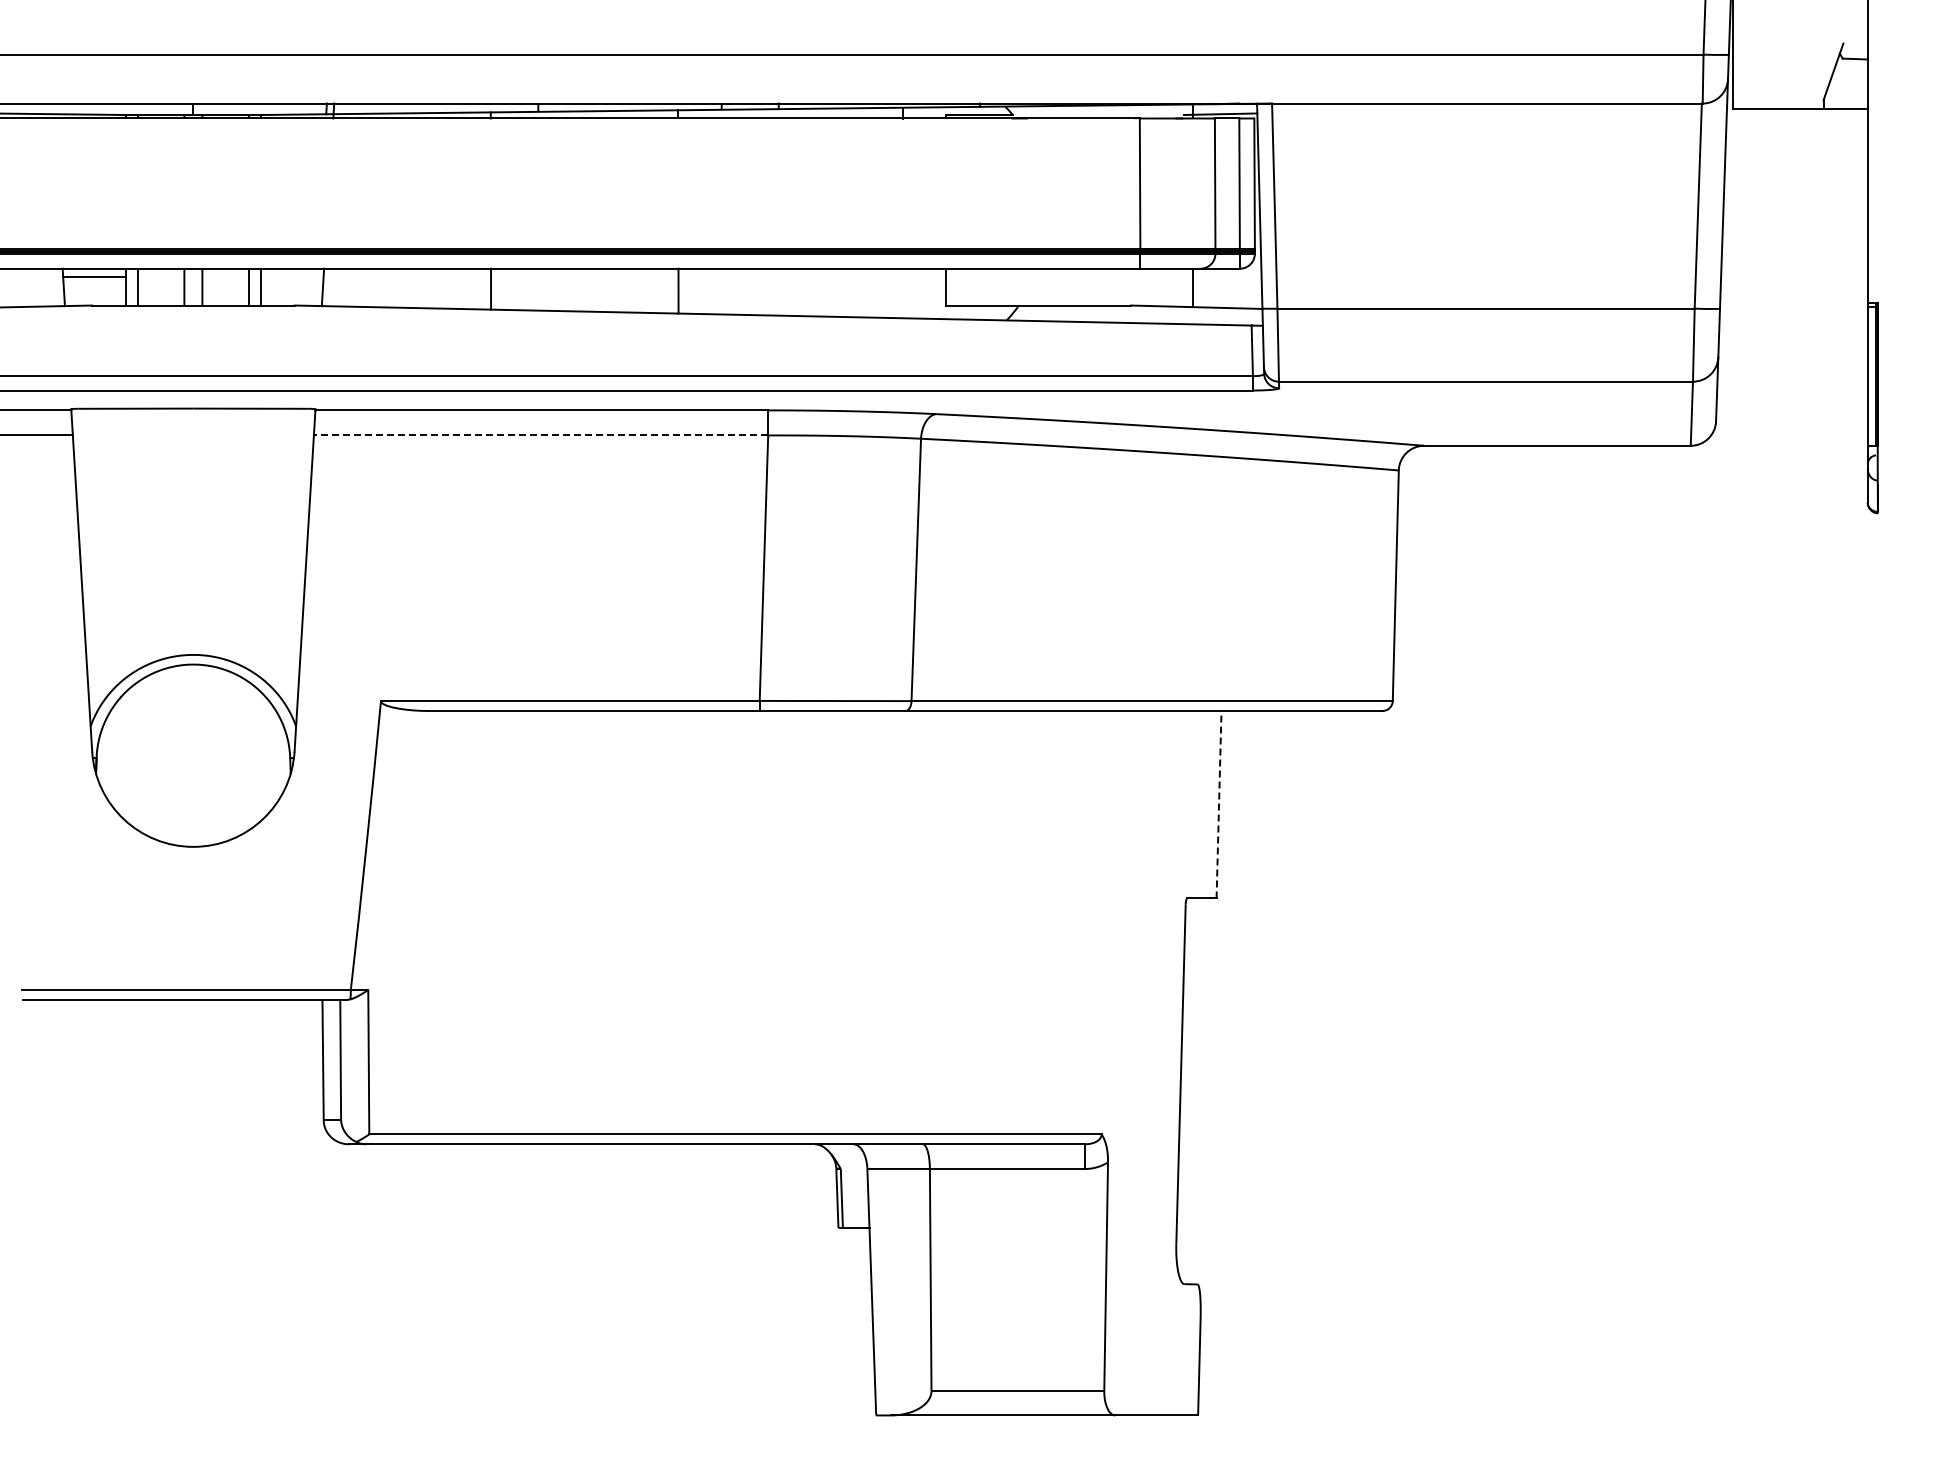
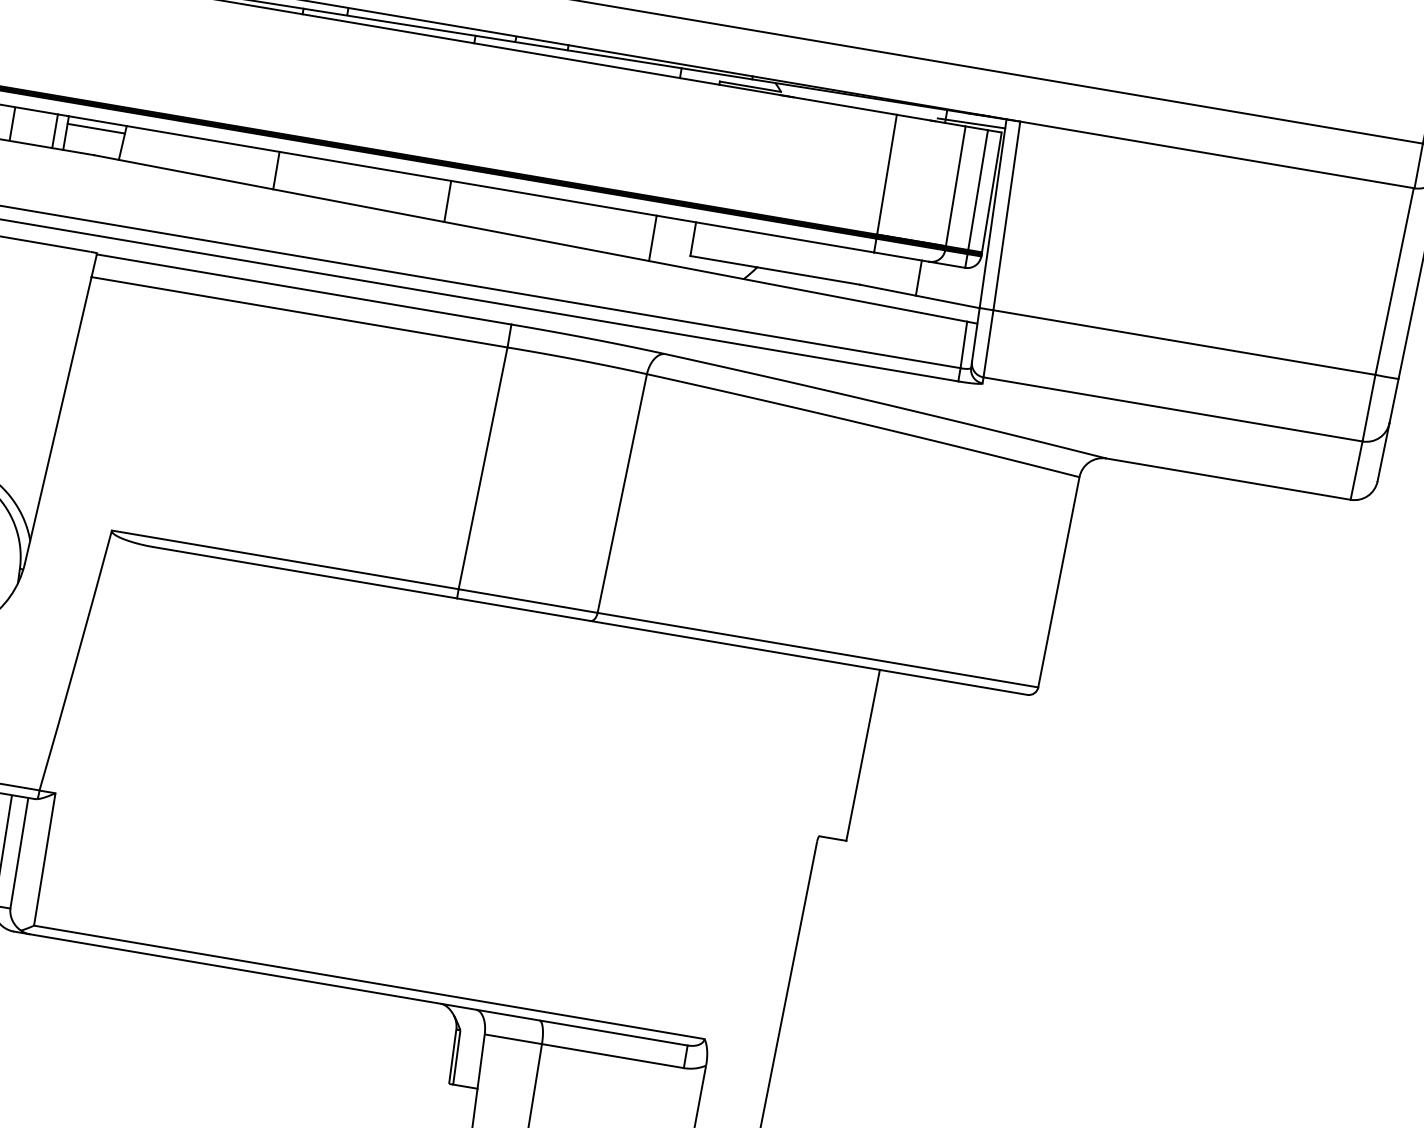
line: (291, 277) -> (95, 129), added
line: (902, 293) -> (652, 238), added
line: (540, 435) -> (299, 312), dashed -> solid
line: (1219, 804) -> (863, 755), dashed -> solid

